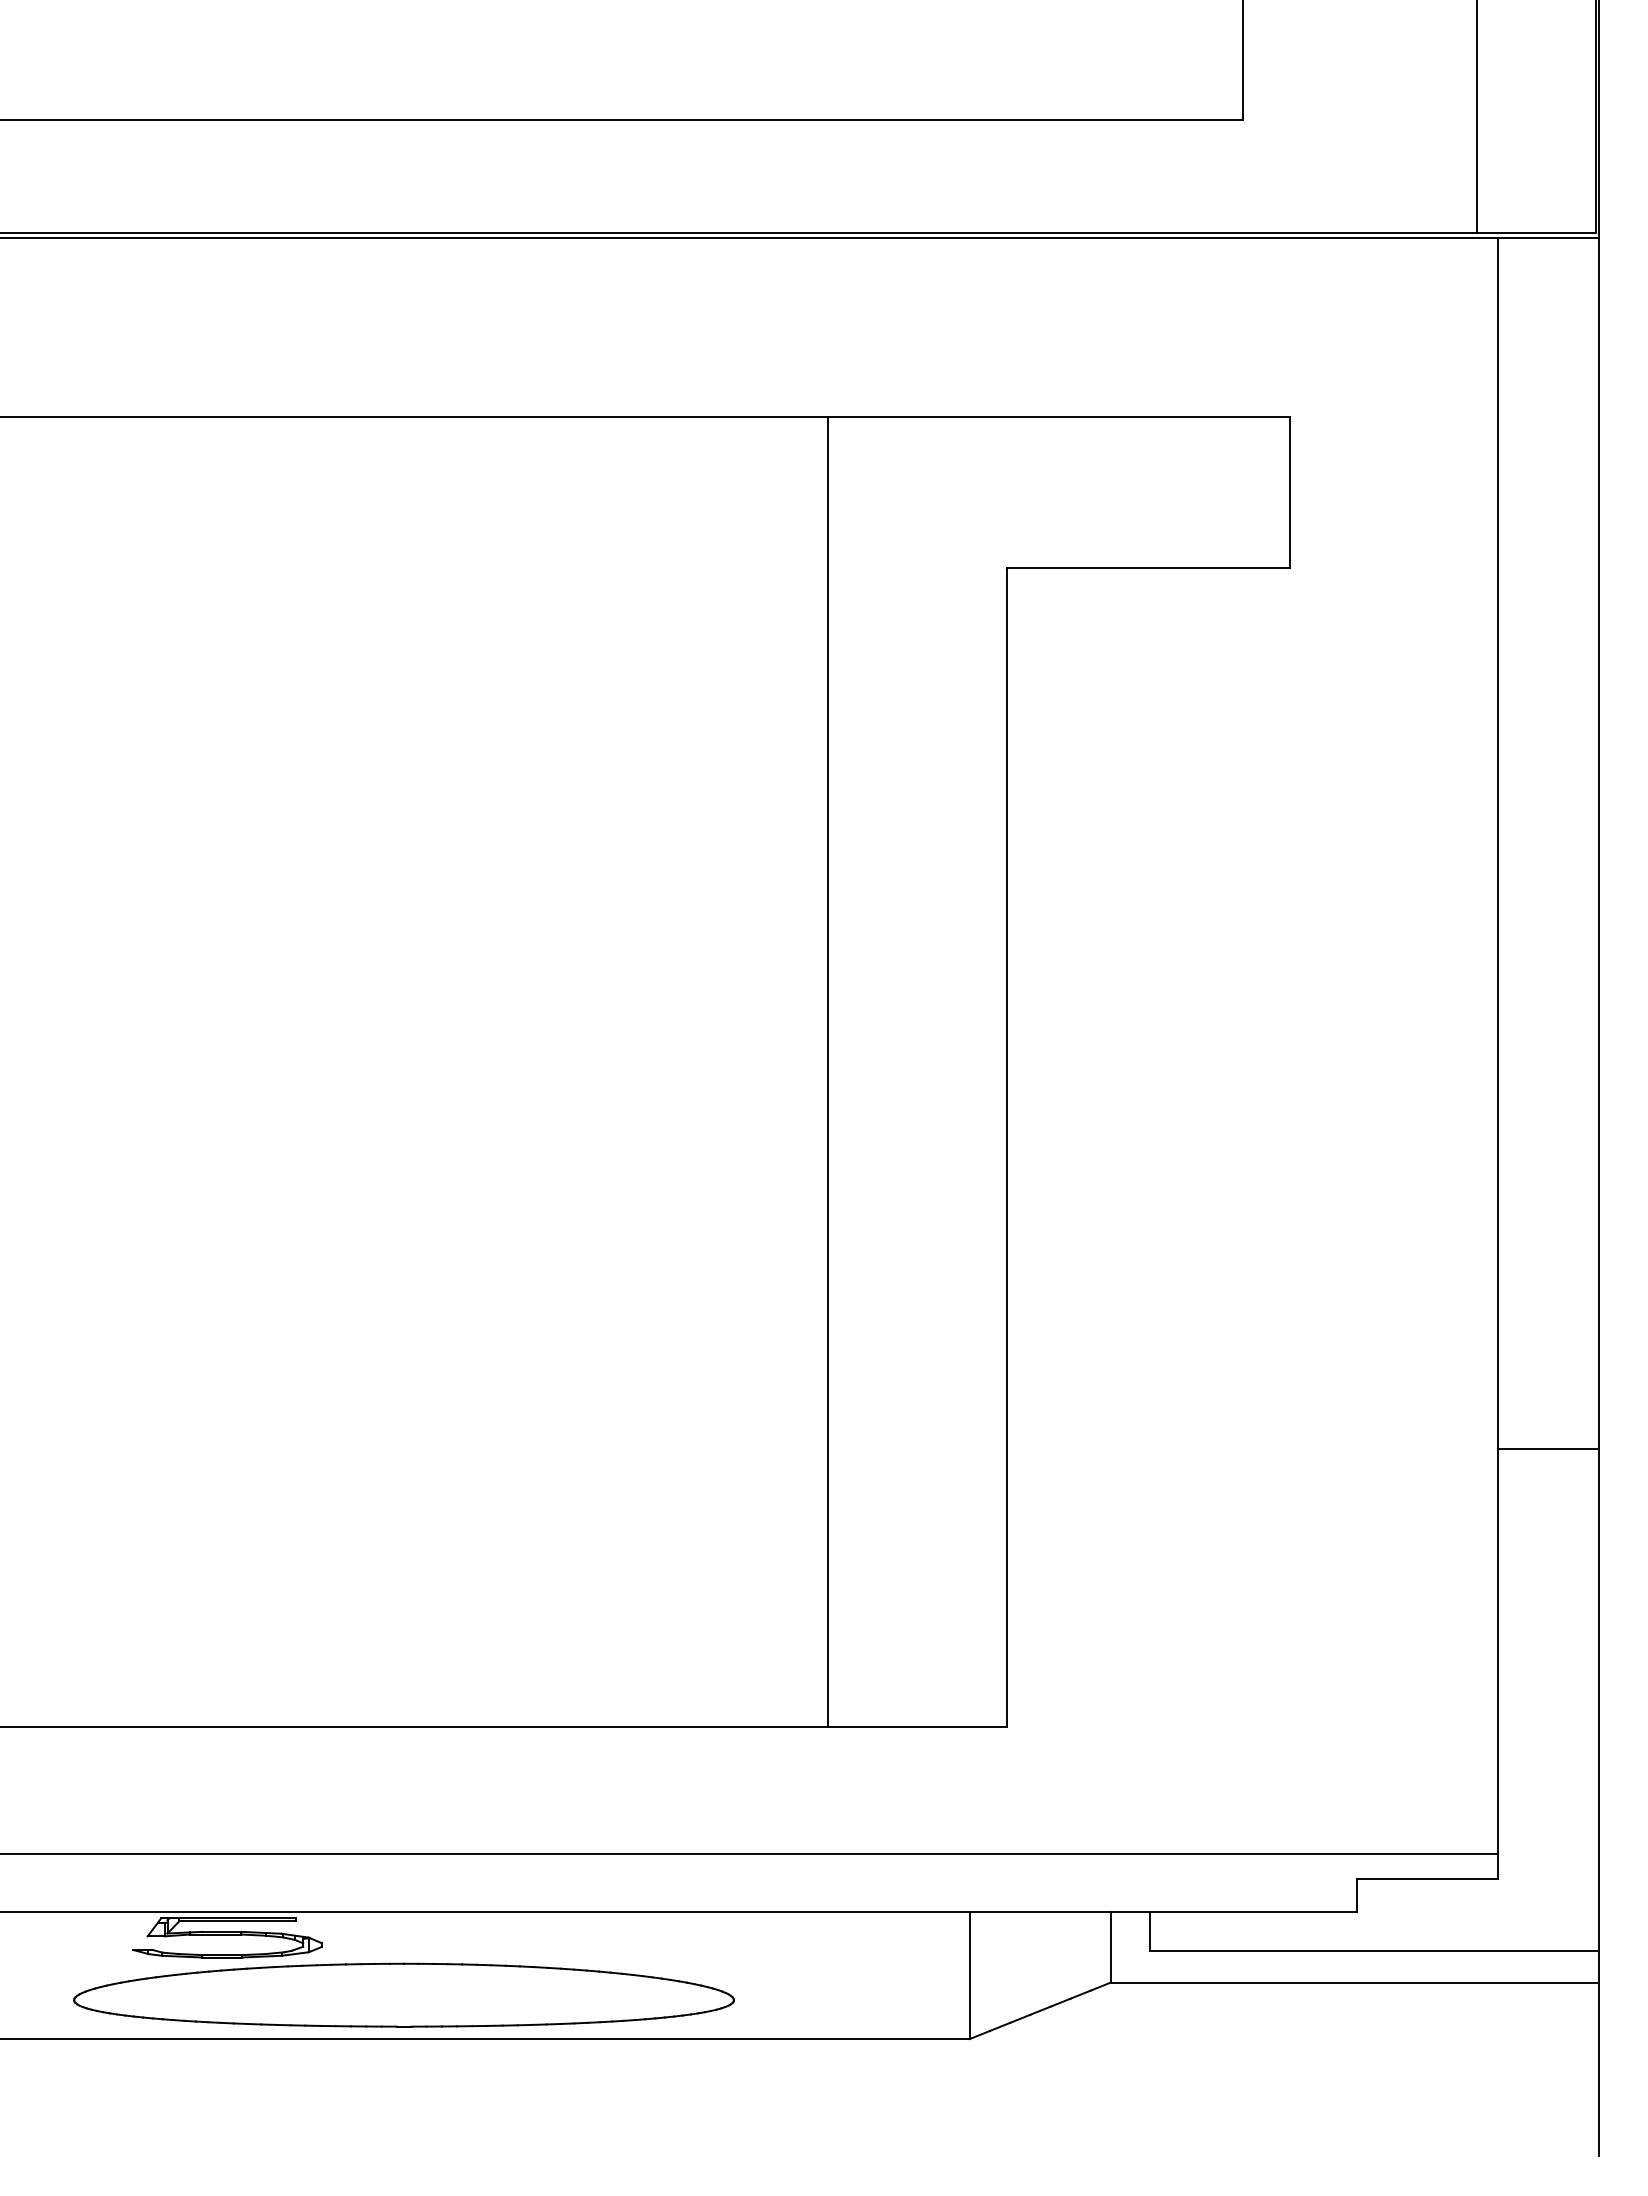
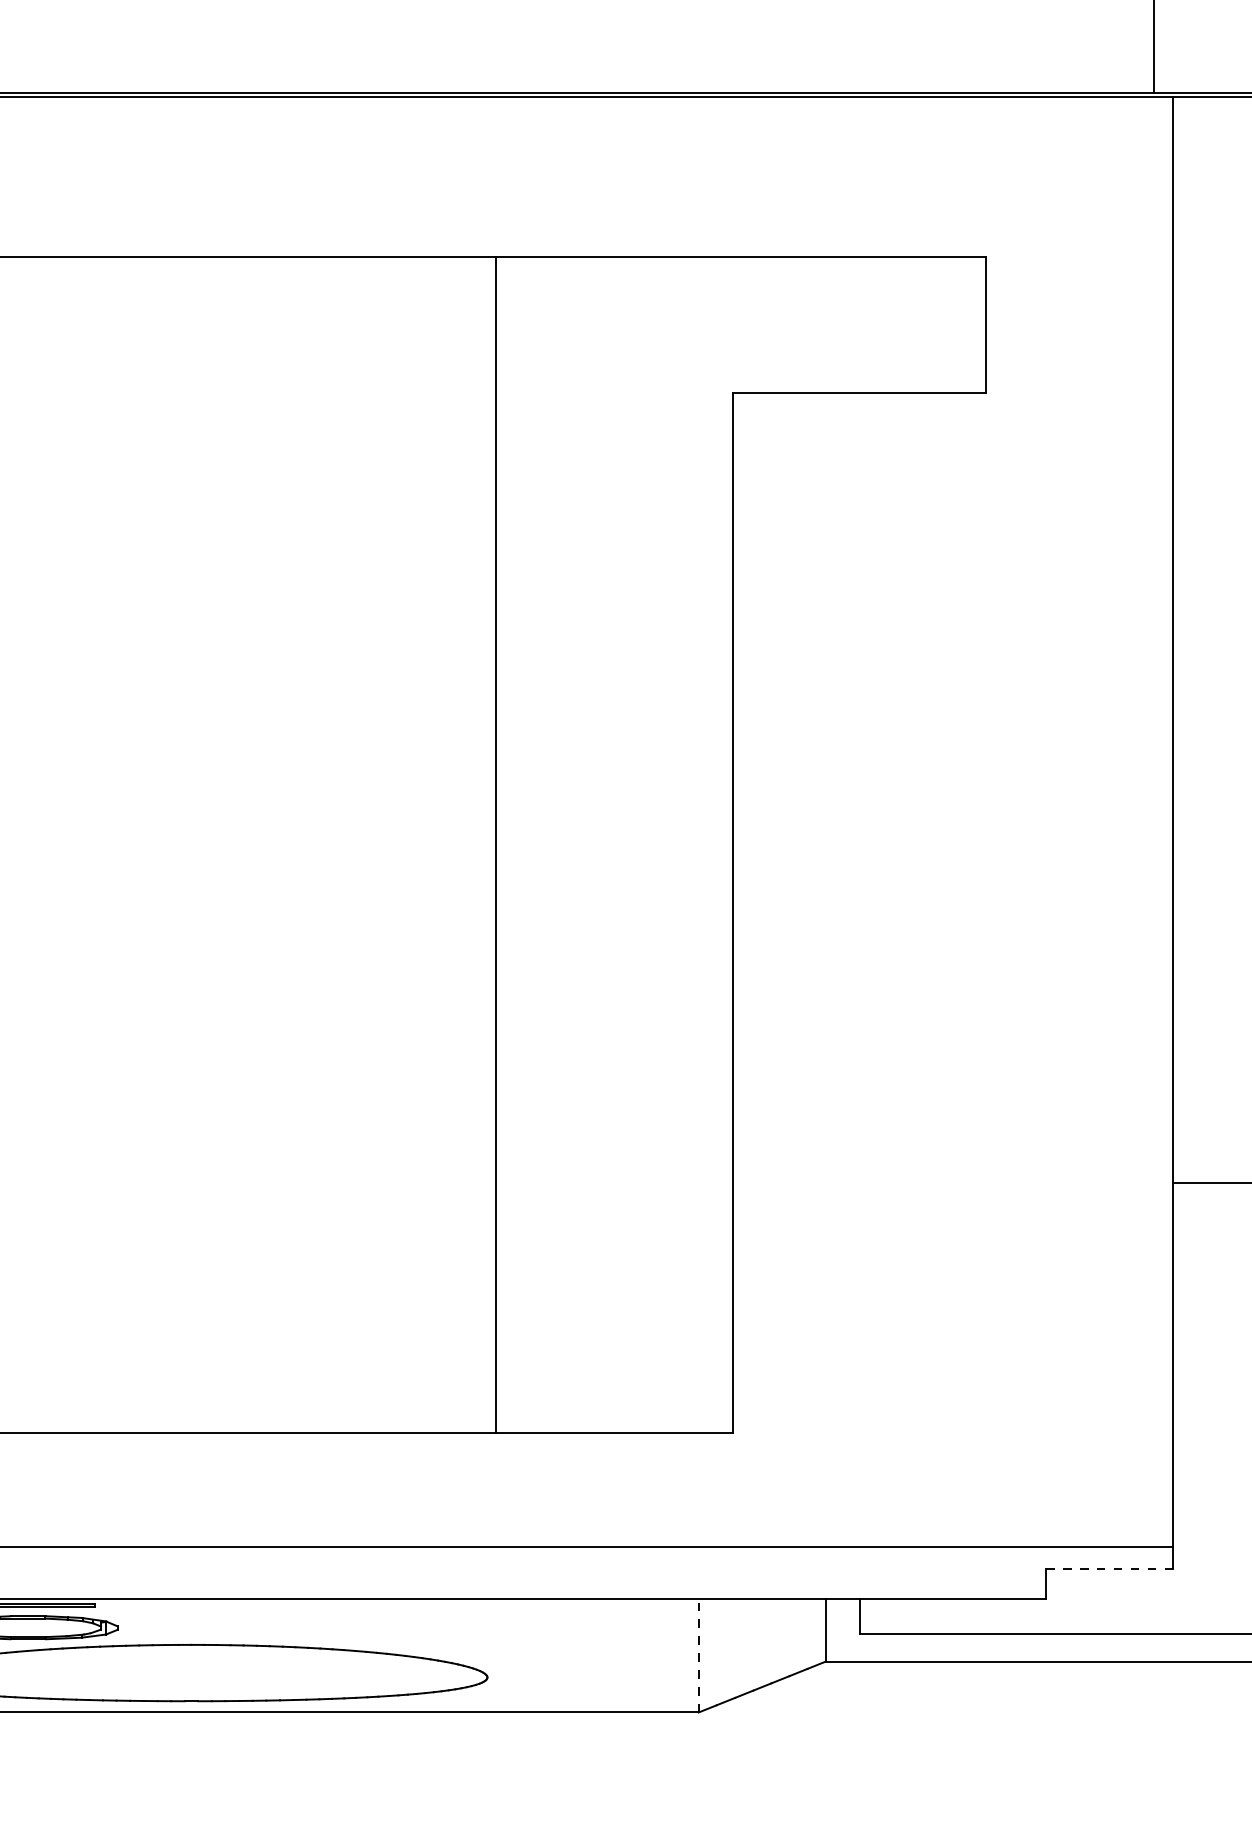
line: (828, 1071) -> (495, 844), moved
line: (1427, 1878) -> (1109, 1568), solid -> dashed
line: (969, 1975) -> (698, 1655), solid -> dashed

